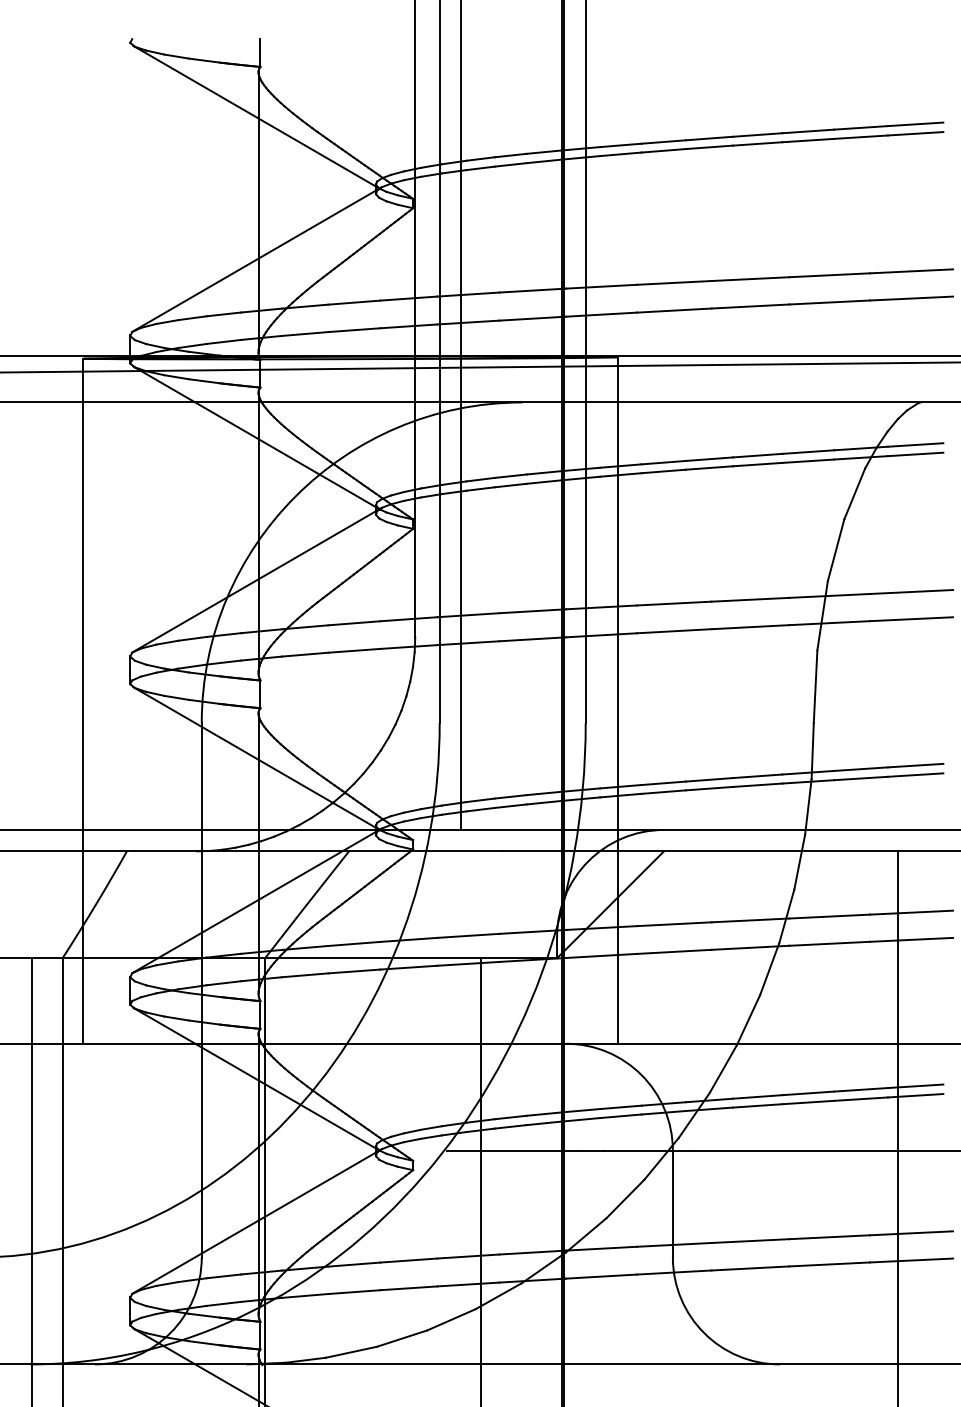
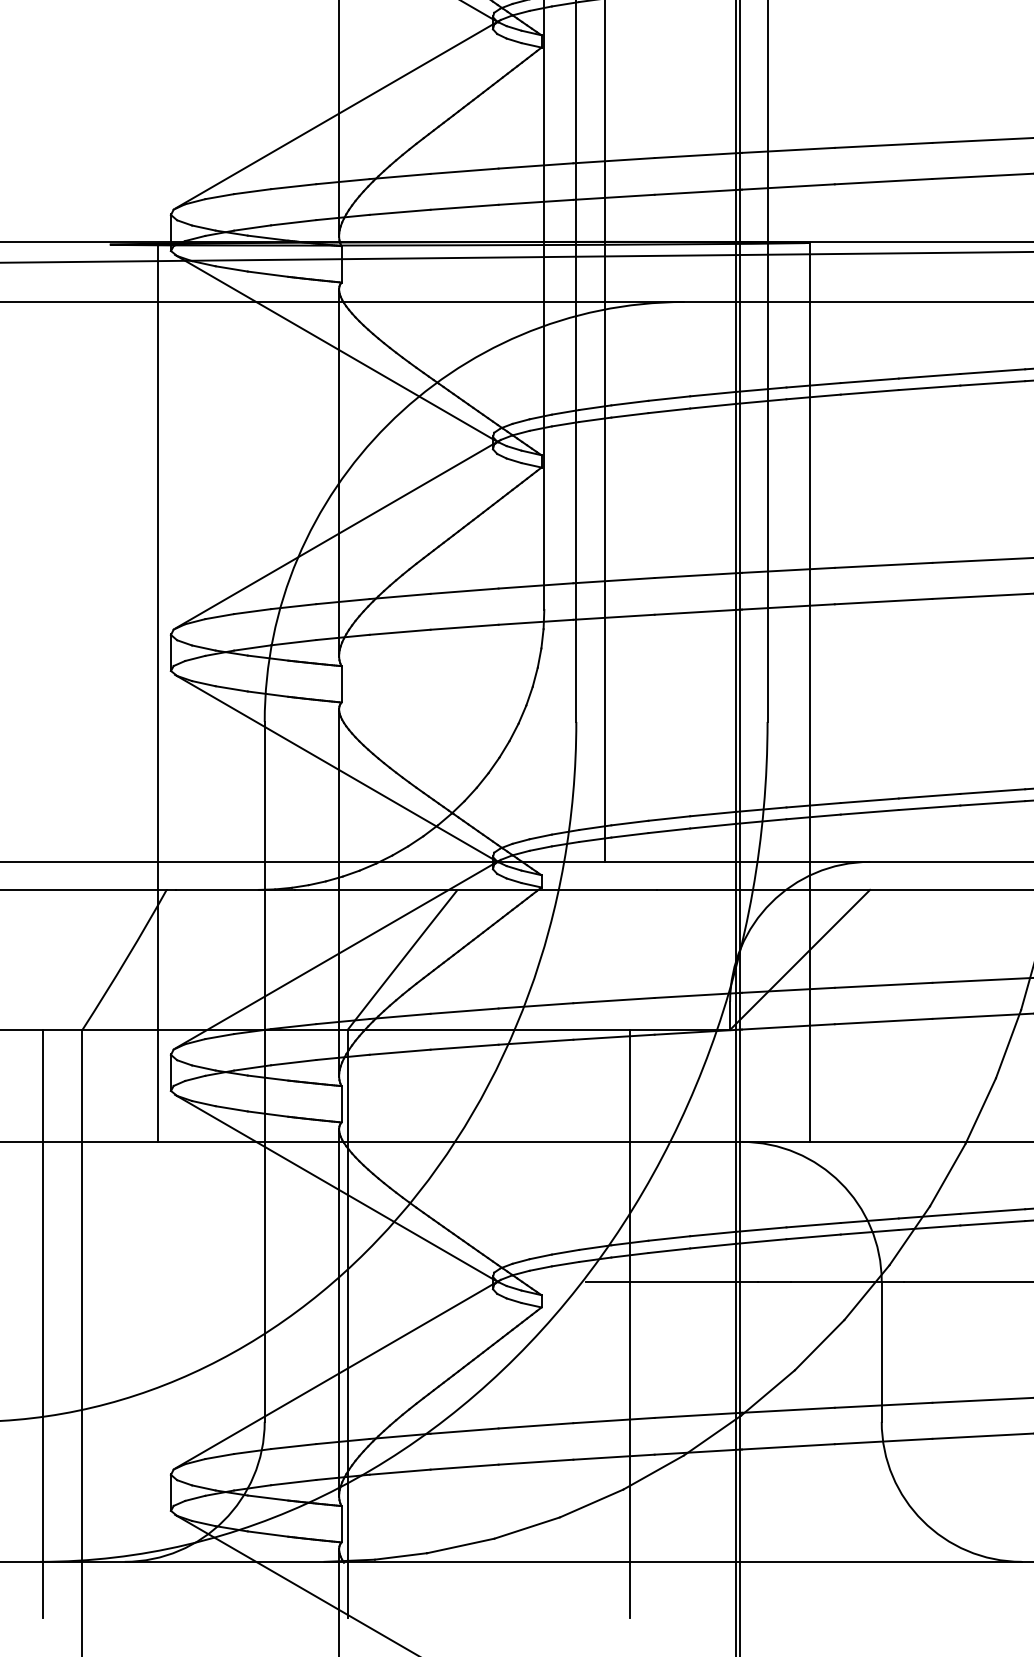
line: (83, 700) -> (158, 692), moved

